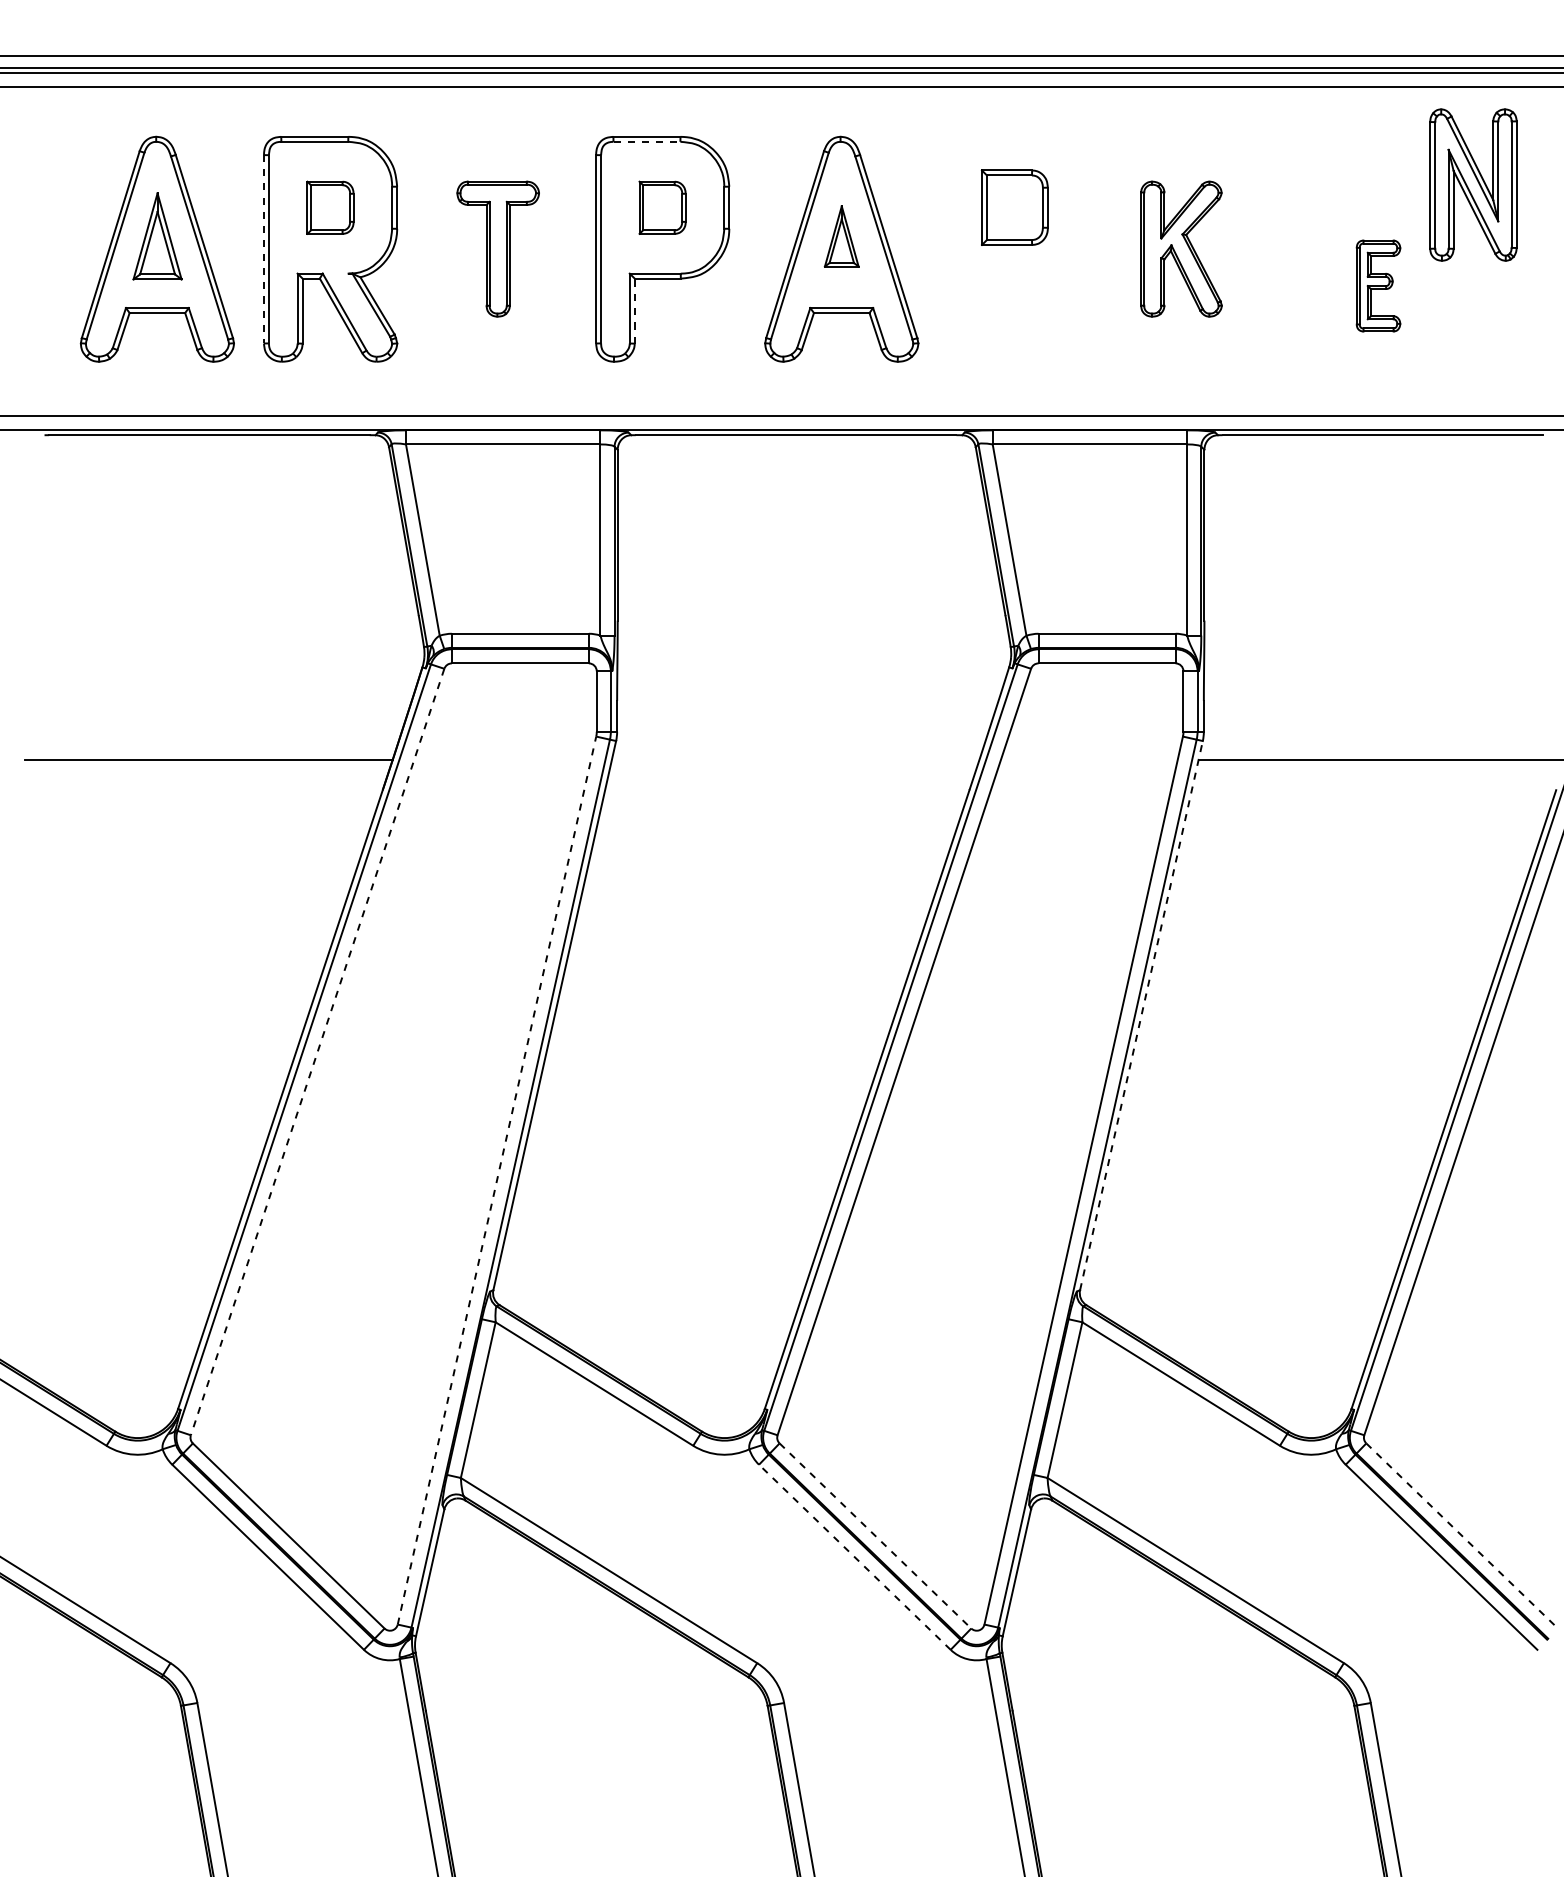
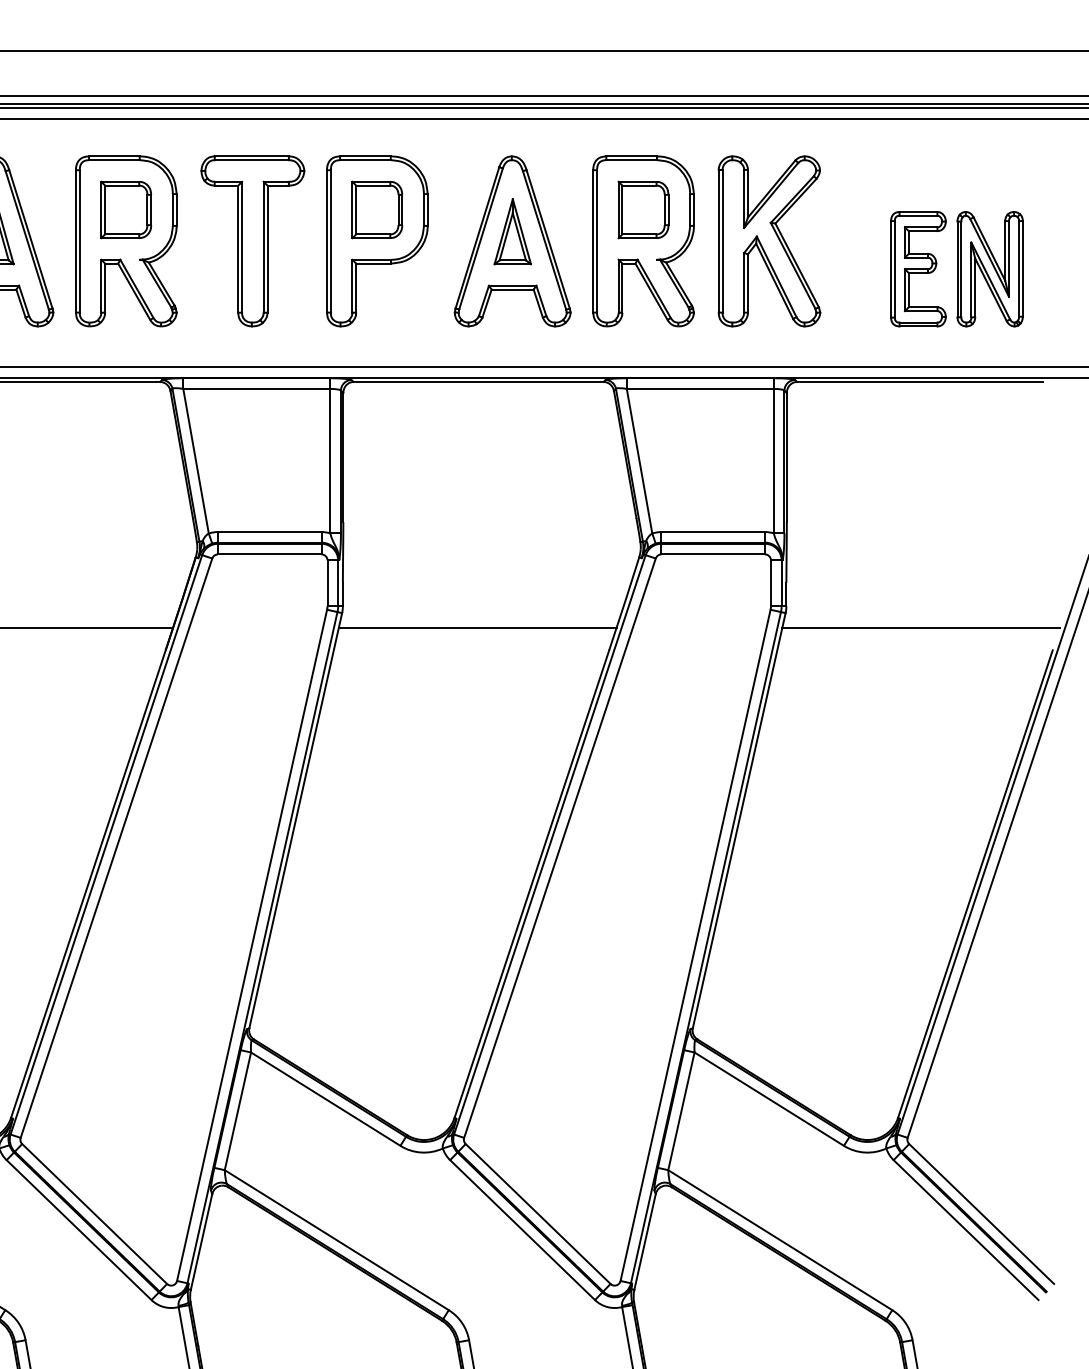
line: (647, 141) -> (365, 159), dashed -> solid
part: (1473, 184) -> (990, 268), moved
part: (330, 207) -> (126, 209), size x1.43
part: (662, 207) -> (377, 209), size x1.43
part: (841, 236) -> (512, 231), size x1.43
part: (498, 248) -> (253, 240), size x1.67
part: (1181, 248) -> (769, 240), size x1.67
line: (263, 249) -> (75, 241), dashed -> solid
part: (1014, 249) -> (643, 241), added
part: (1378, 285) -> (918, 268), size x1.67
line: (634, 311) -> (356, 288), dashed -> solid
line: (795, 760) -> (477, 627), added
line: (1141, 1015) -> (739, 820), dashed -> solid
line: (317, 1052) -> (116, 848), dashed -> solid
line: (497, 1180) -> (252, 945), dashed -> solid
line: (875, 1536) -> (538, 1214), dashed -> solid
line: (1462, 1536) -> (981, 1214), dashed -> solid
line: (854, 1556) -> (522, 1229), dashed -> solid

